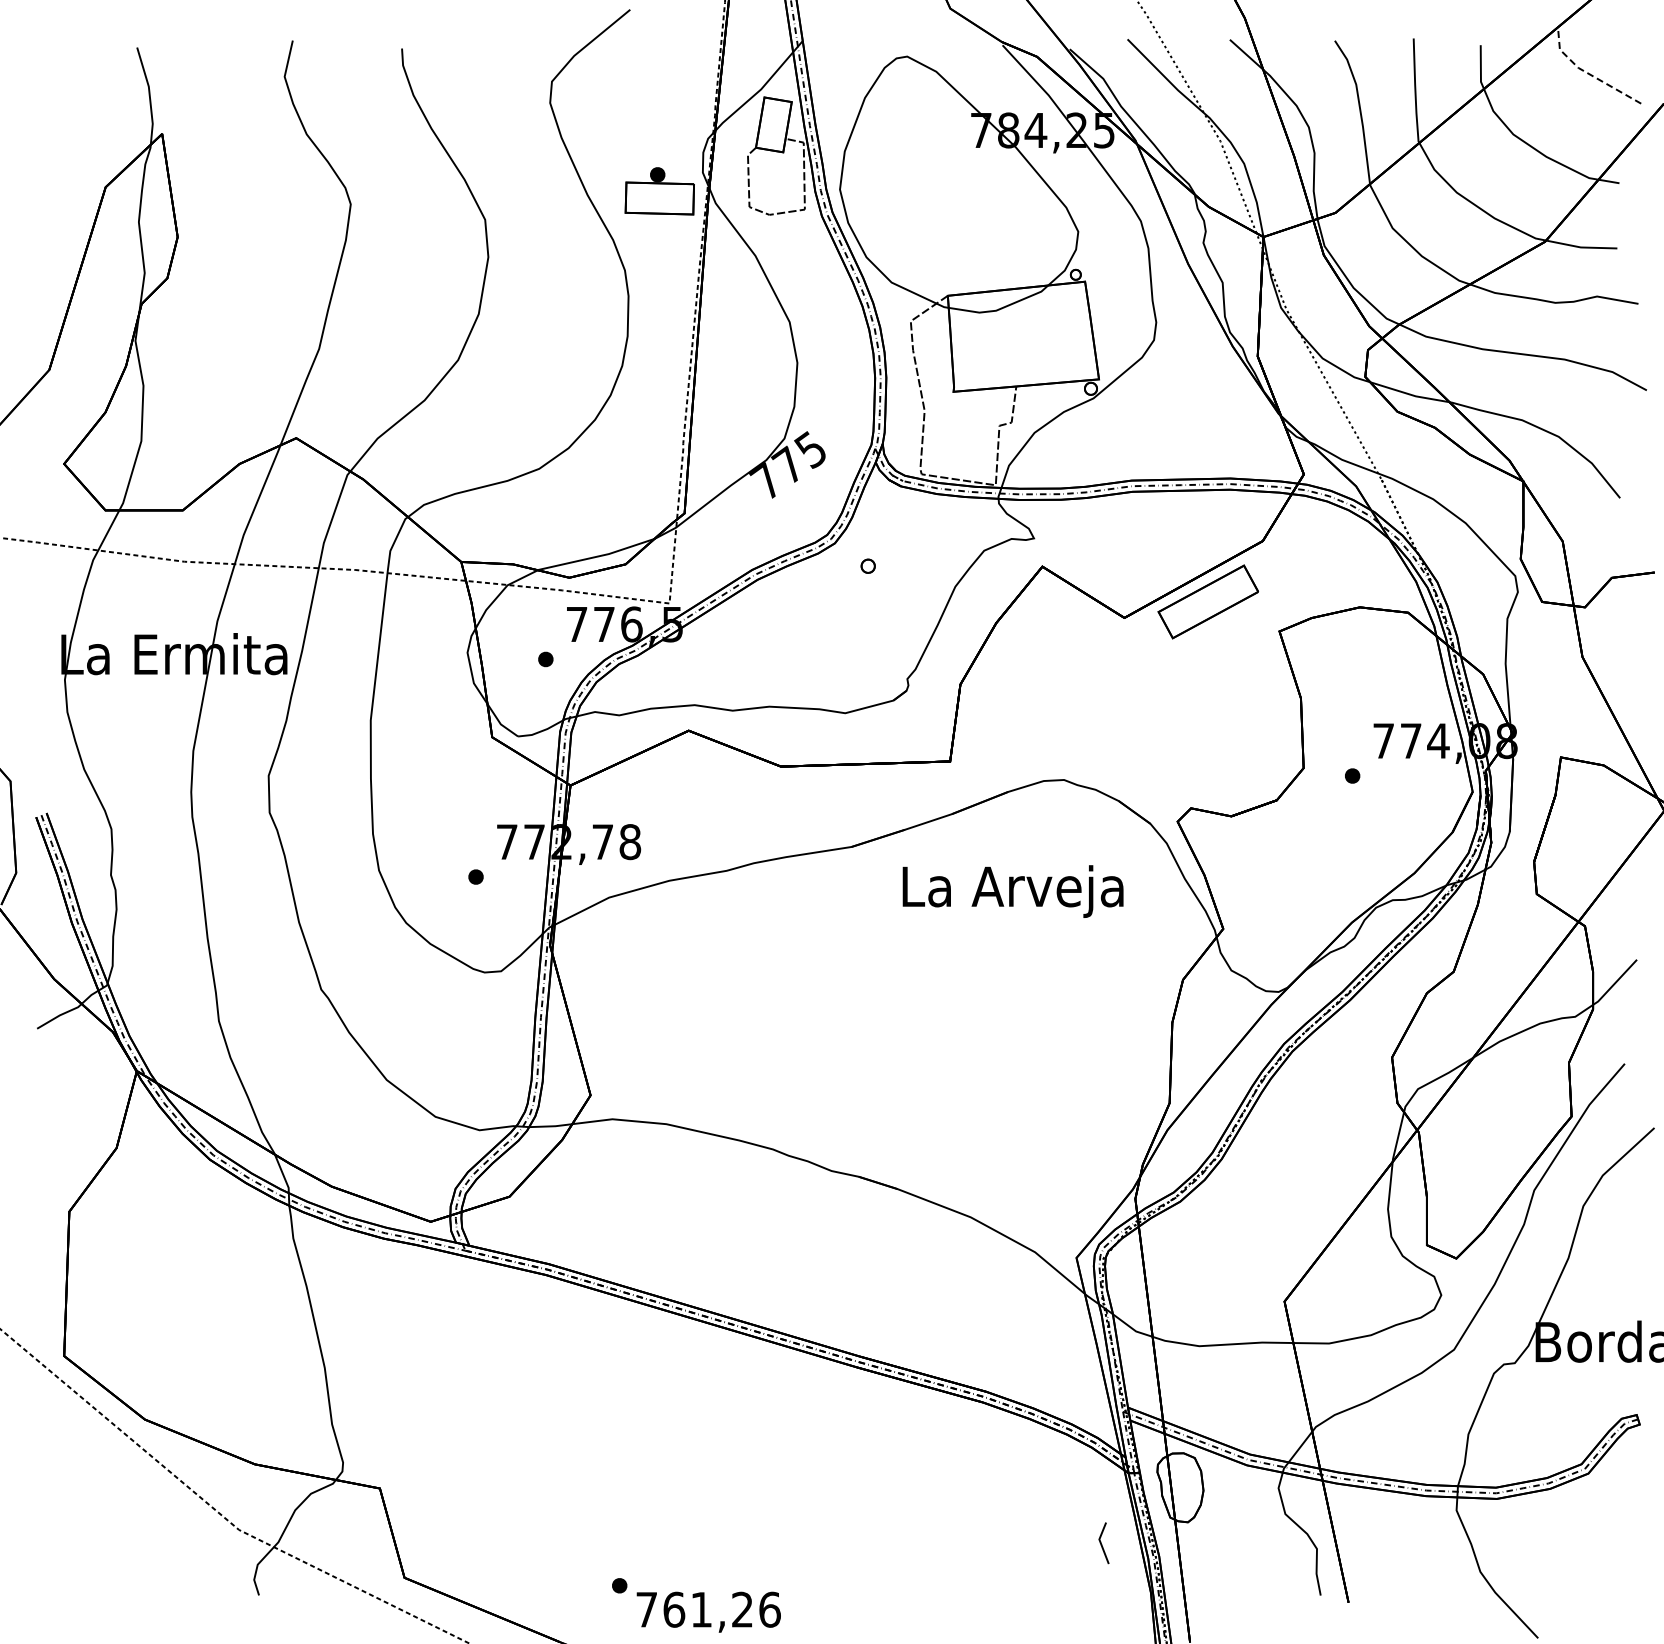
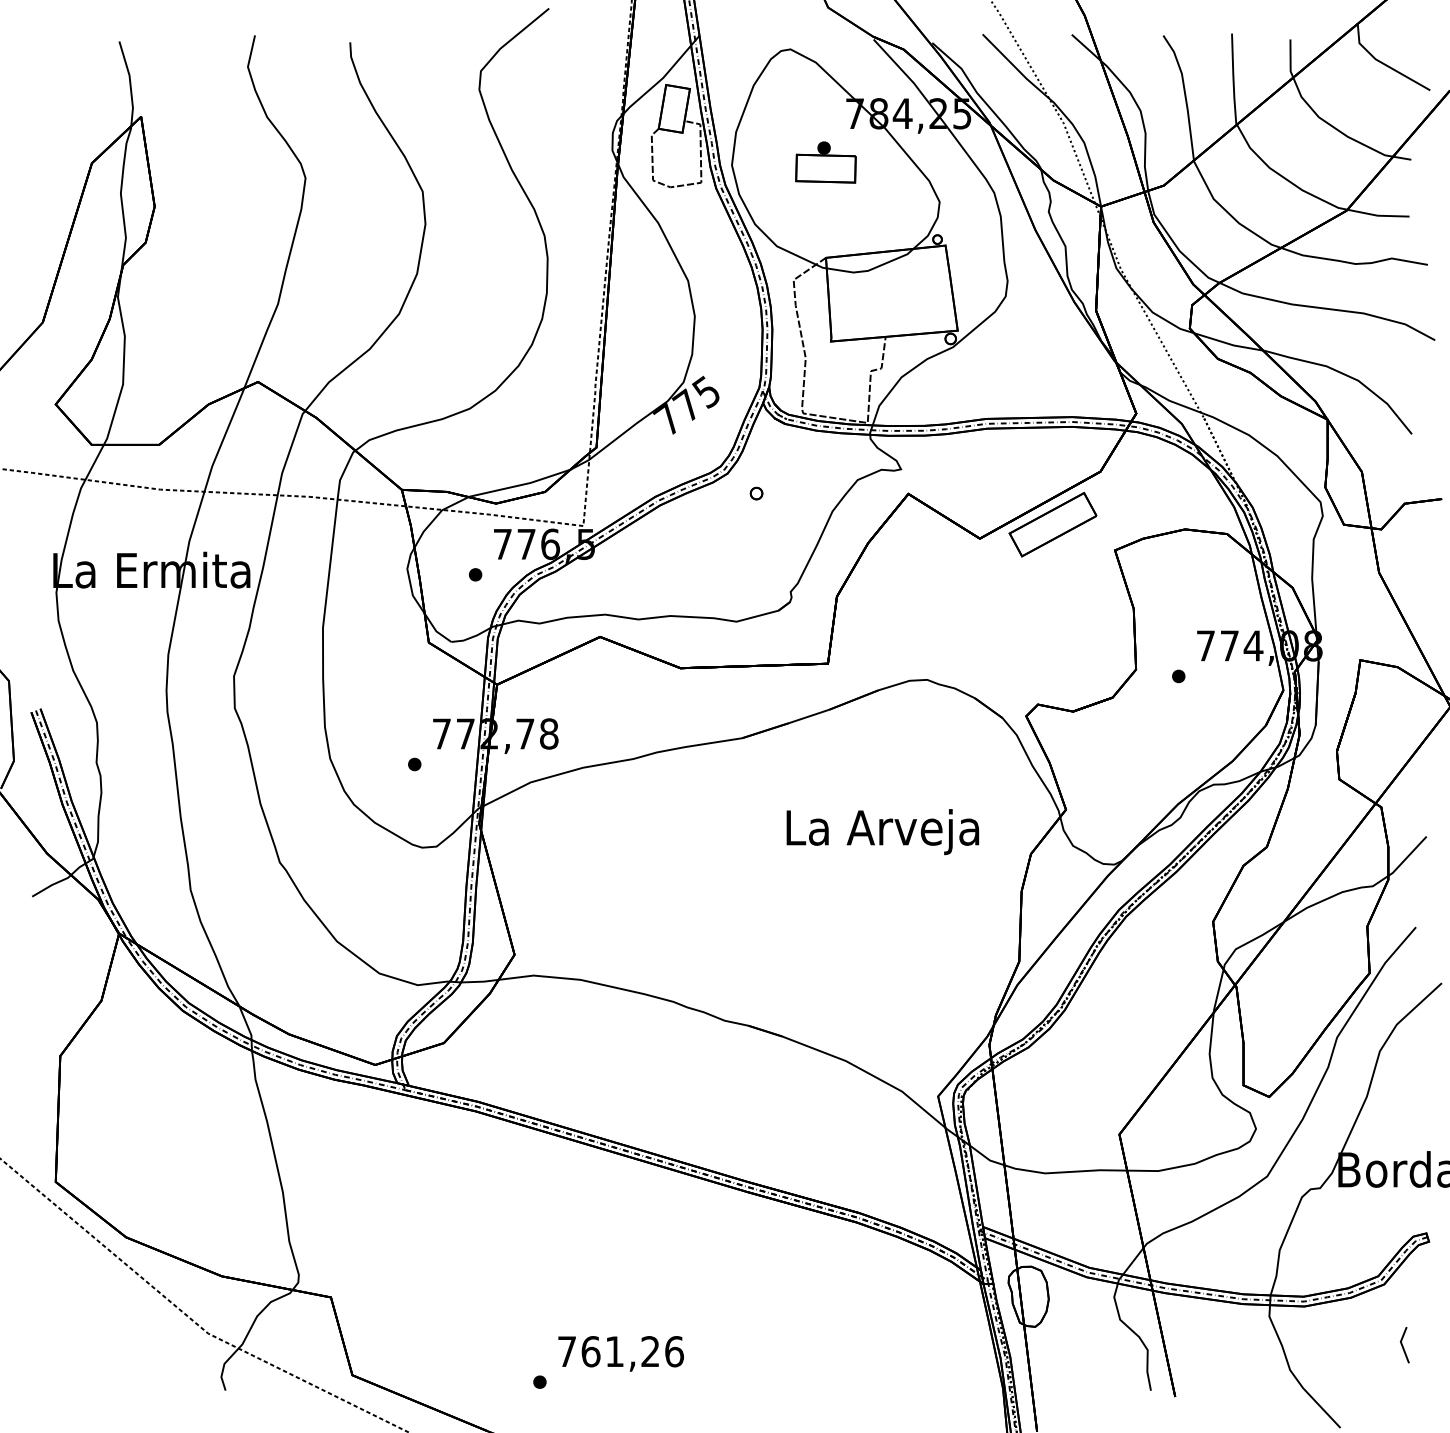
line: (1587, 72) -> (1383, 63), dashed -> solid
part: (659, 191) -> (825, 162), moved
text: (1012, 891) -> (882, 831), moved
line: (1102, 1544) -> (1403, 1346), moved
text: (708, 1611) -> (620, 1353), moved

